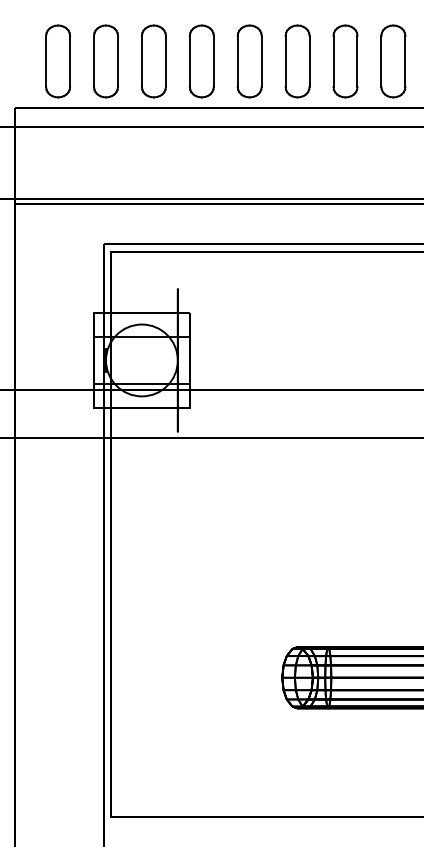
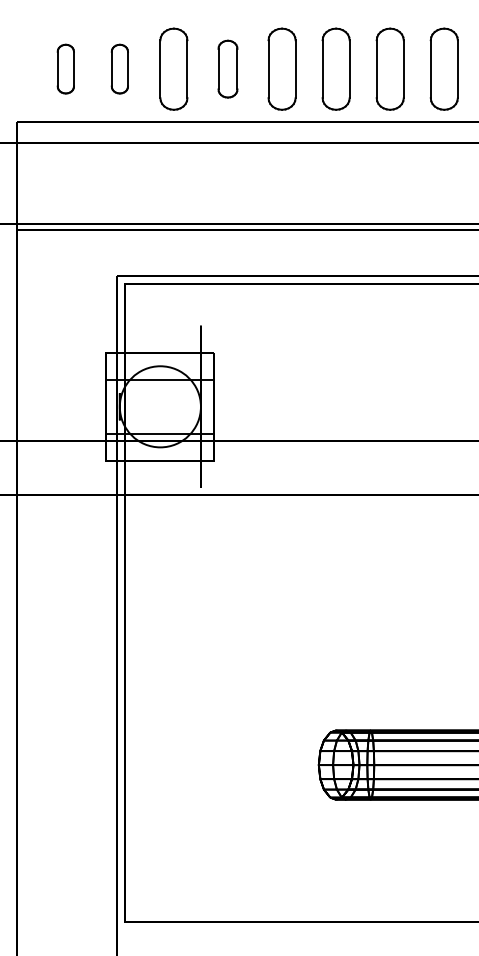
part: (57, 60) -> (65, 68), size x0.6
part: (105, 60) -> (119, 68), size x0.6
part: (201, 60) -> (227, 68), size x0.7

